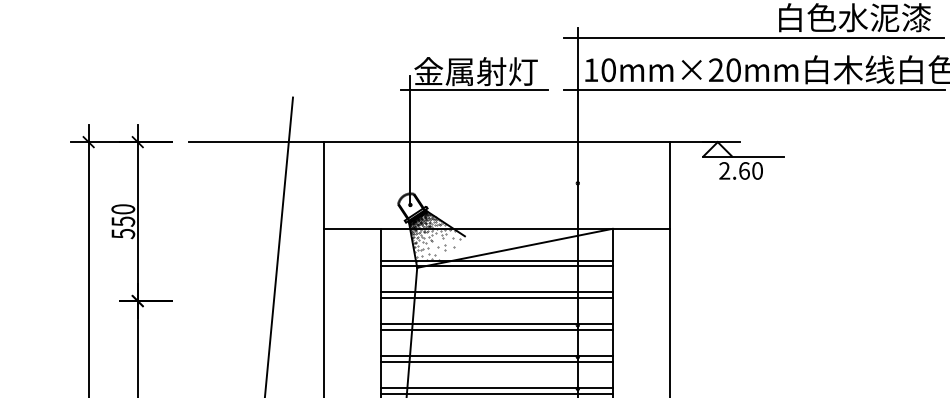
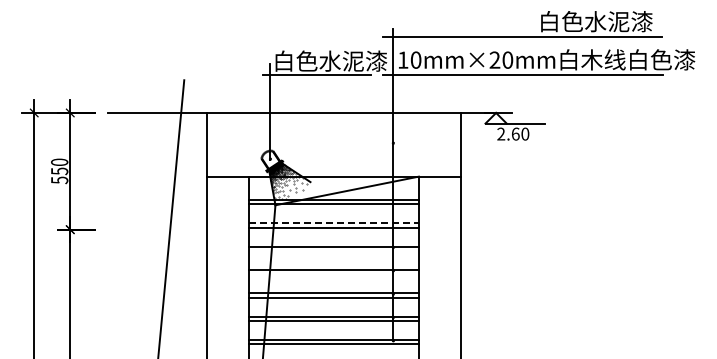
text: (492, 70) -> (330, 60), 金属射灯 -> 白色水泥漆
line: (497, 292) -> (334, 223), solid -> dashed
line: (496, 329) -> (333, 250), removed
line: (496, 362) -> (333, 274), removed

